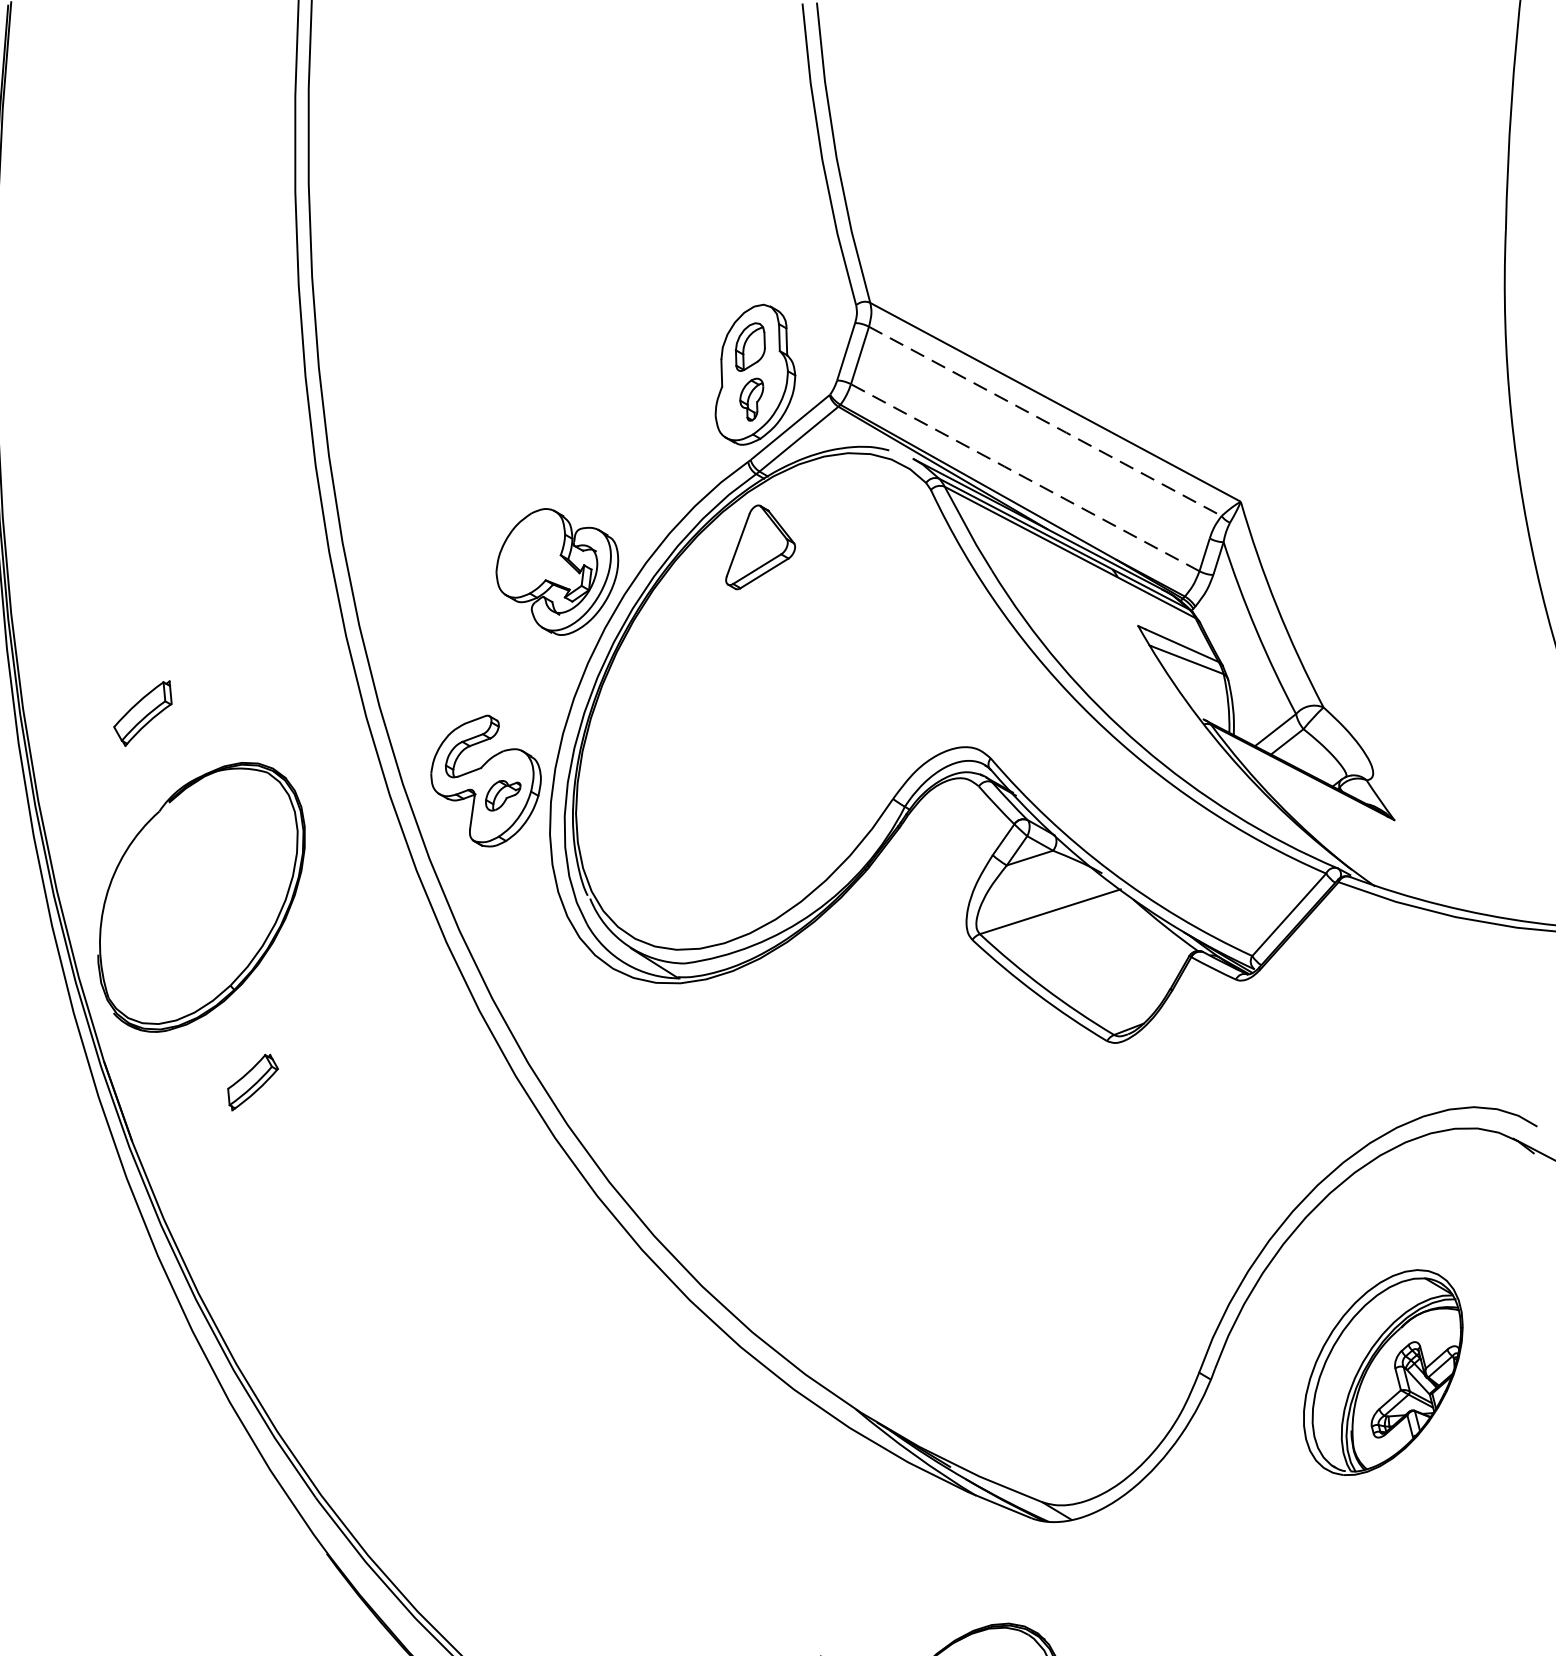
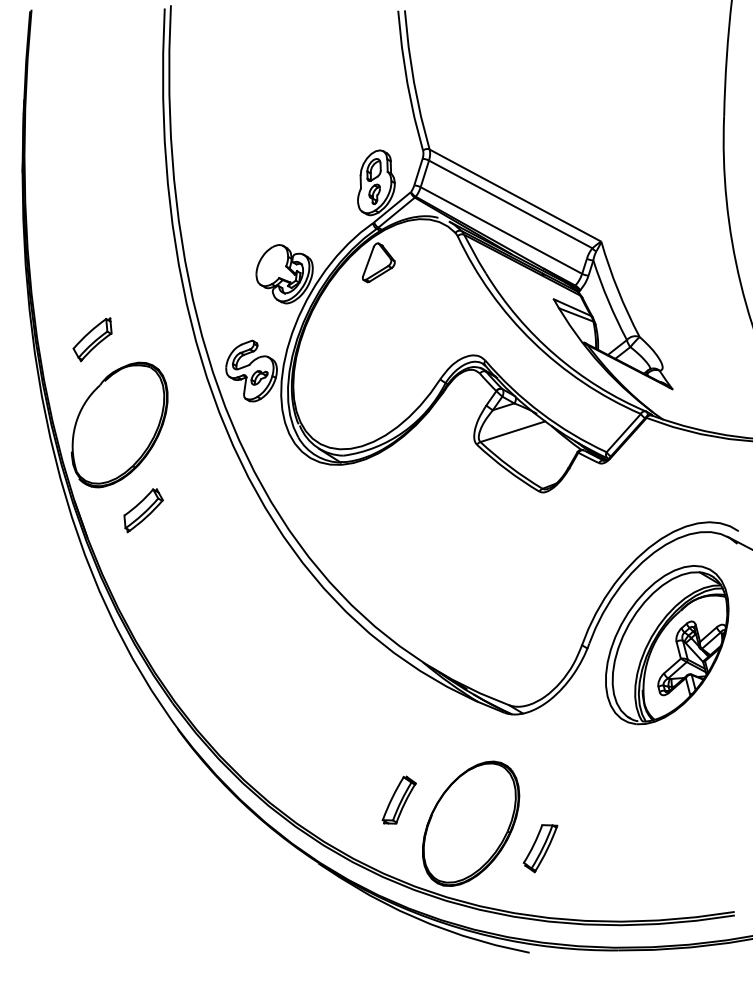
line: (1046, 423) -> (511, 205), dashed -> solid
line: (1023, 477) -> (500, 230), dashed -> solid
part: (142, 712) -> (92, 339), size x1.43
part: (252, 1081) -> (143, 510), size x1.67
part: (1383, 1373) -> (667, 645), size x1.67

